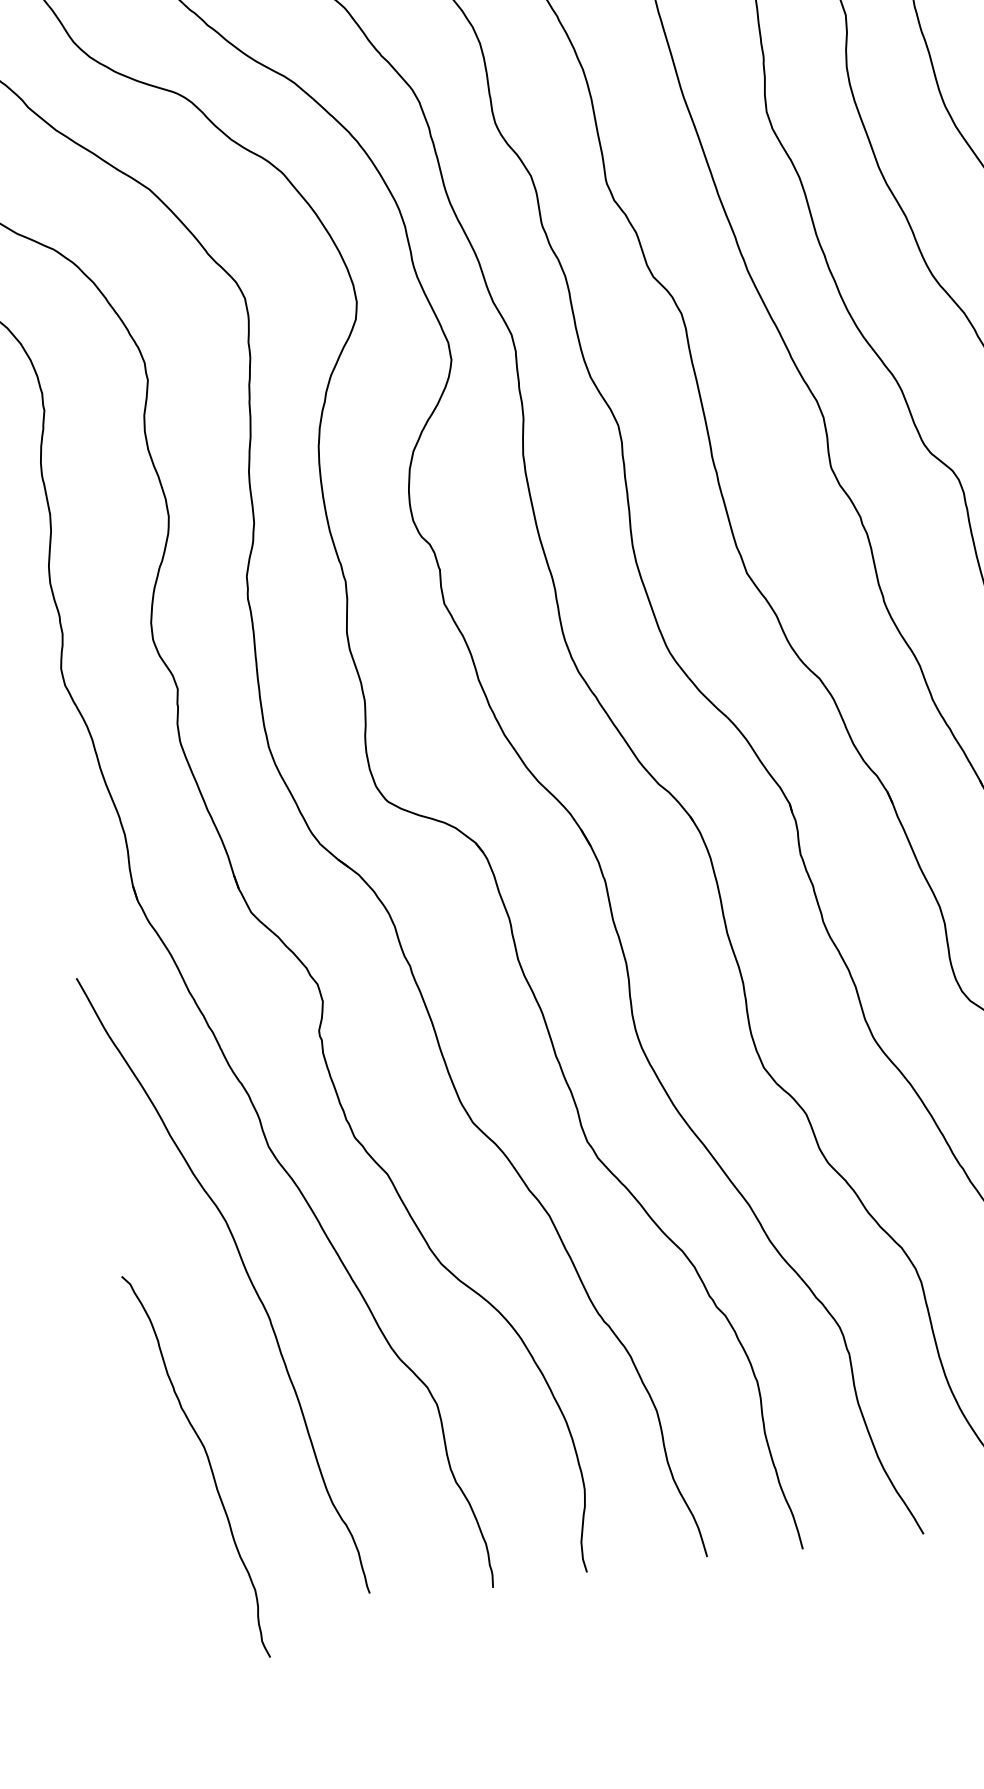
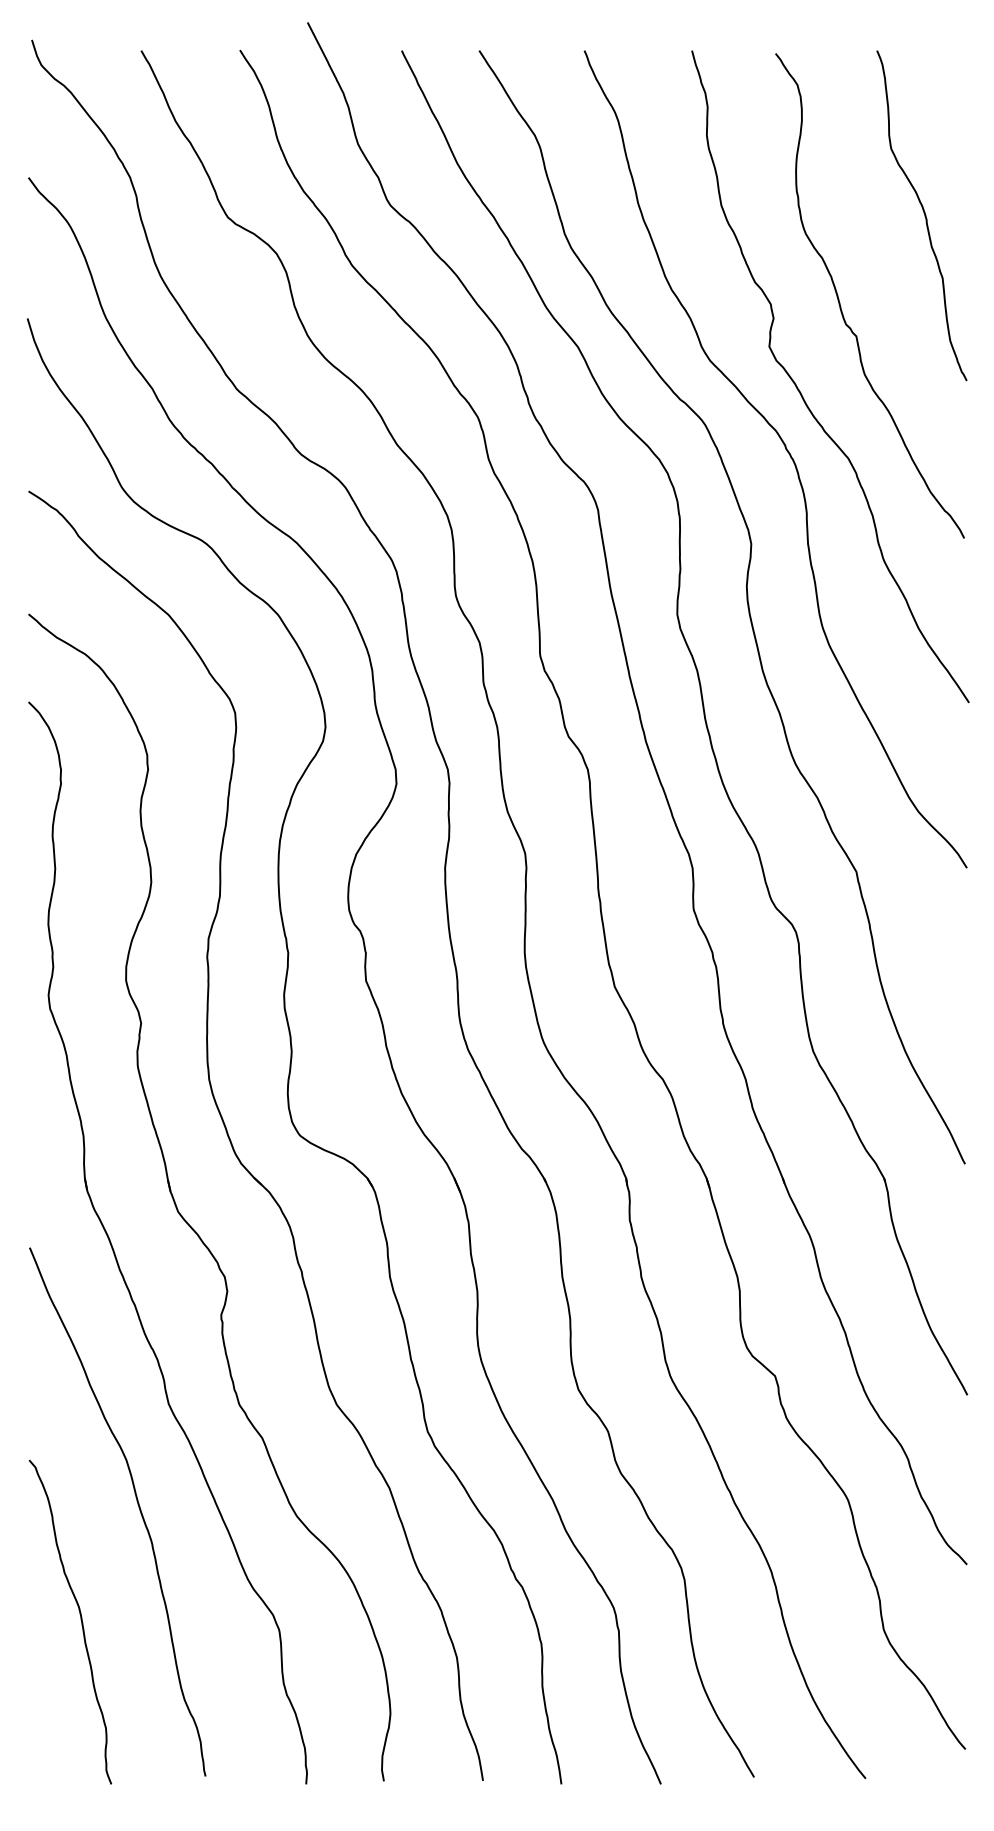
curve: (208, 1463) -> (80, 1620), moved

